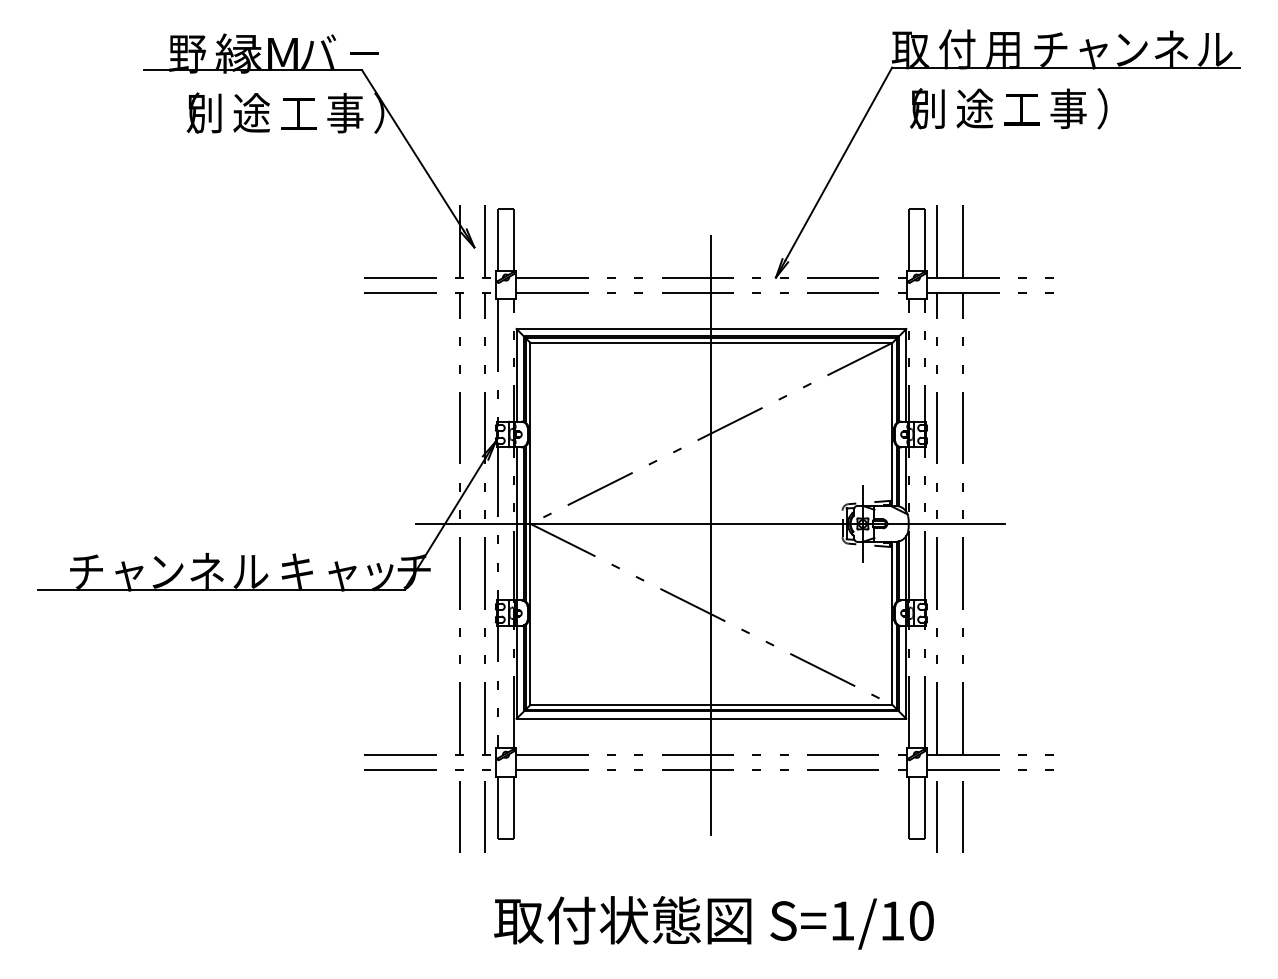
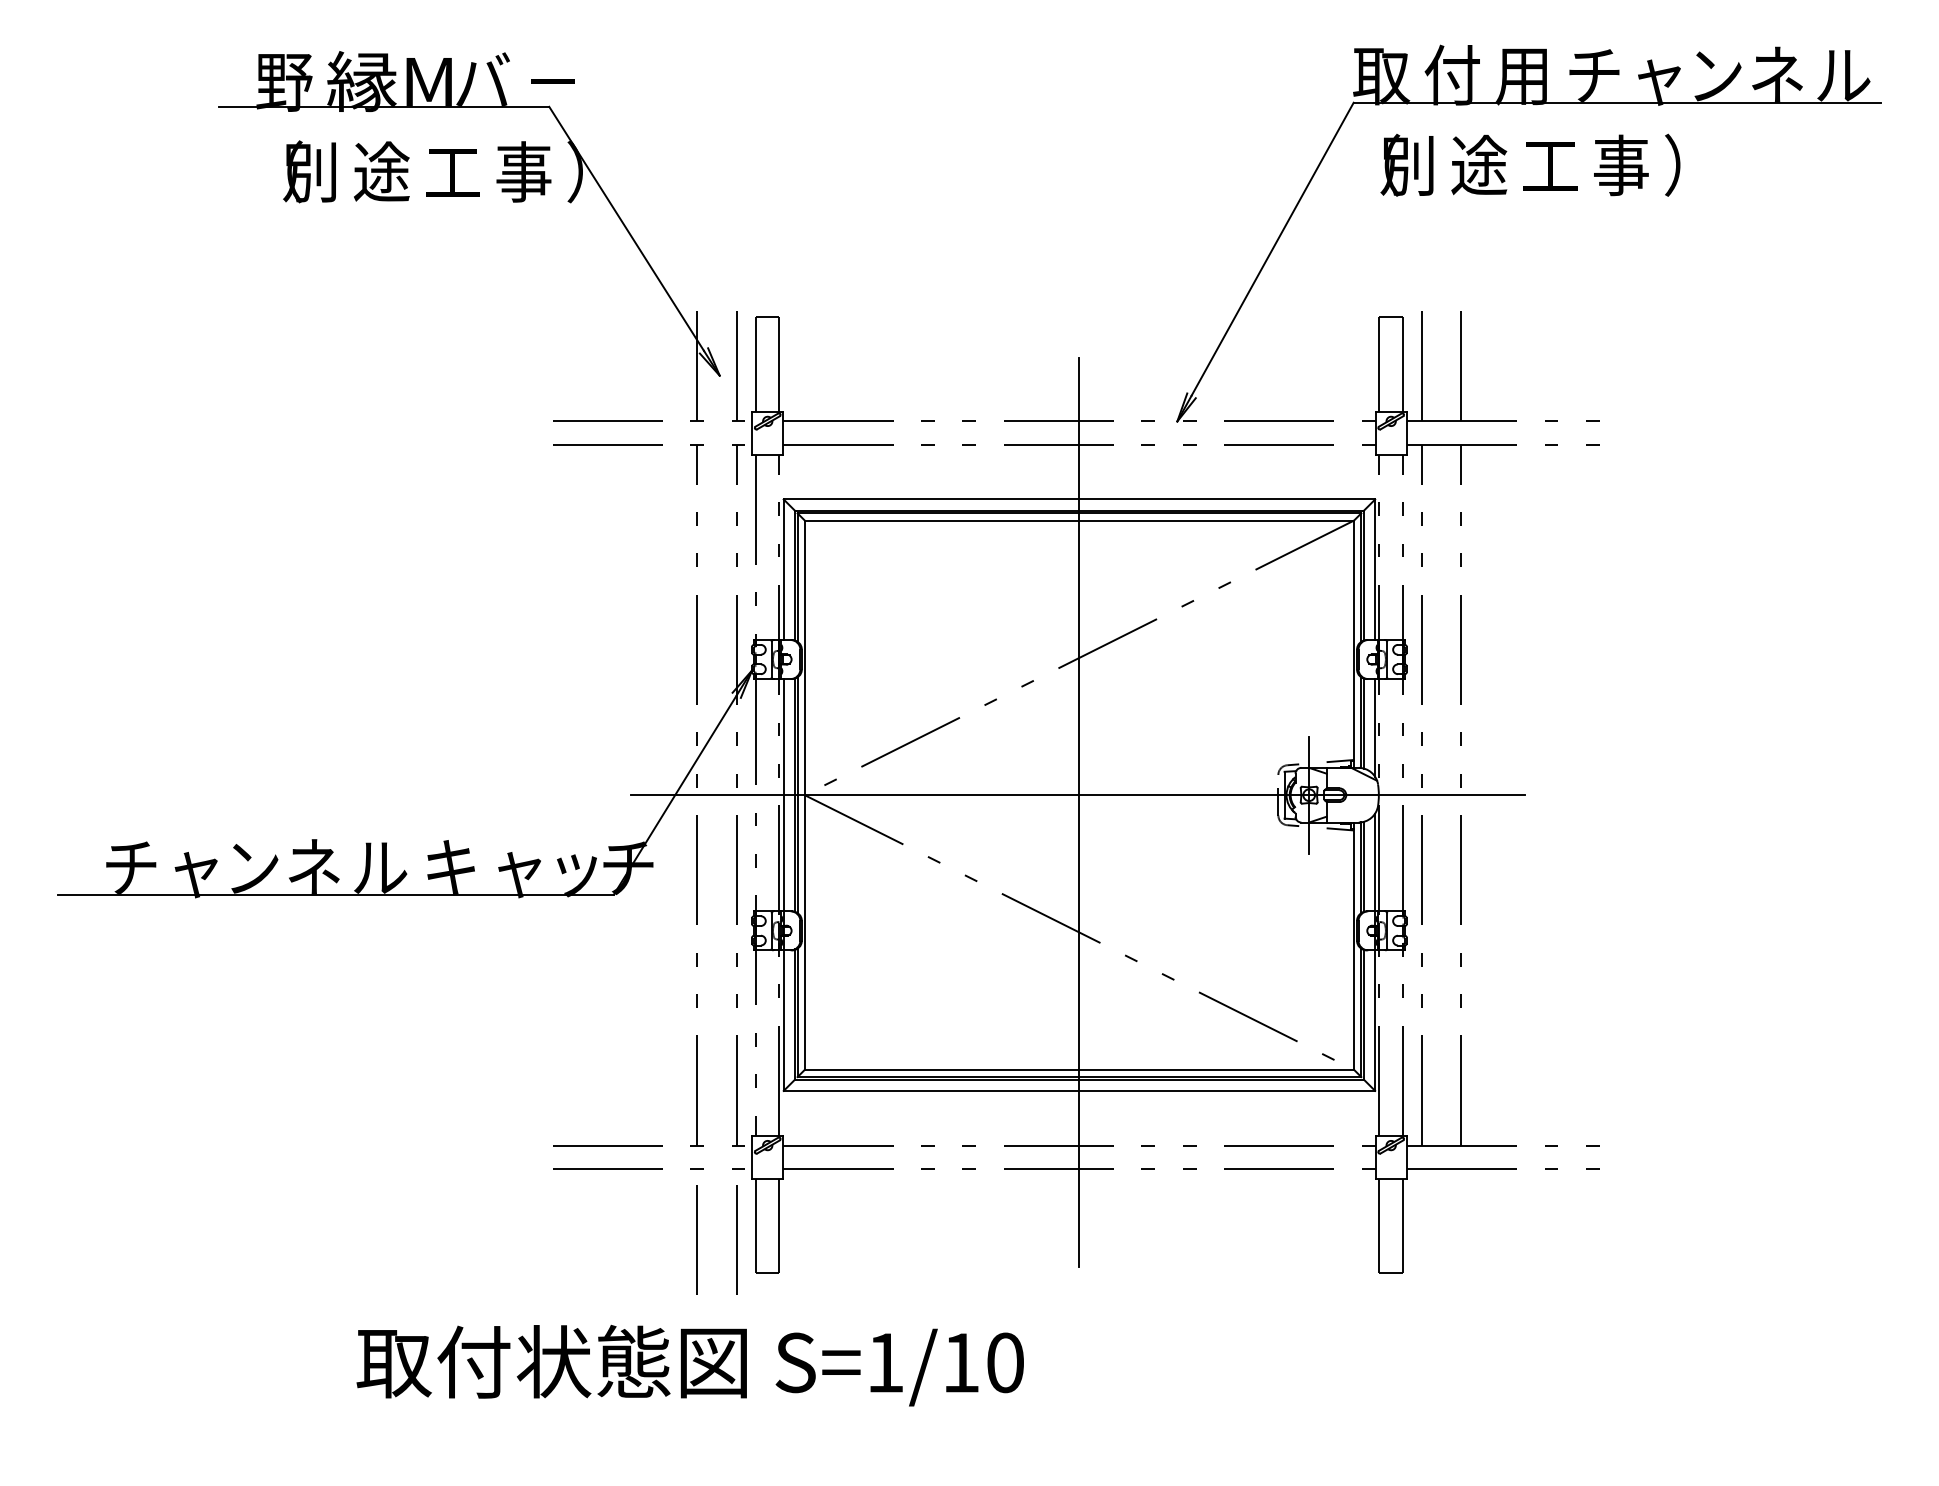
line: (937, 811) -> (1422, 1231), removed
line: (963, 811) -> (1461, 1231), removed
text: (713, 922) -> (689, 1365), moved

